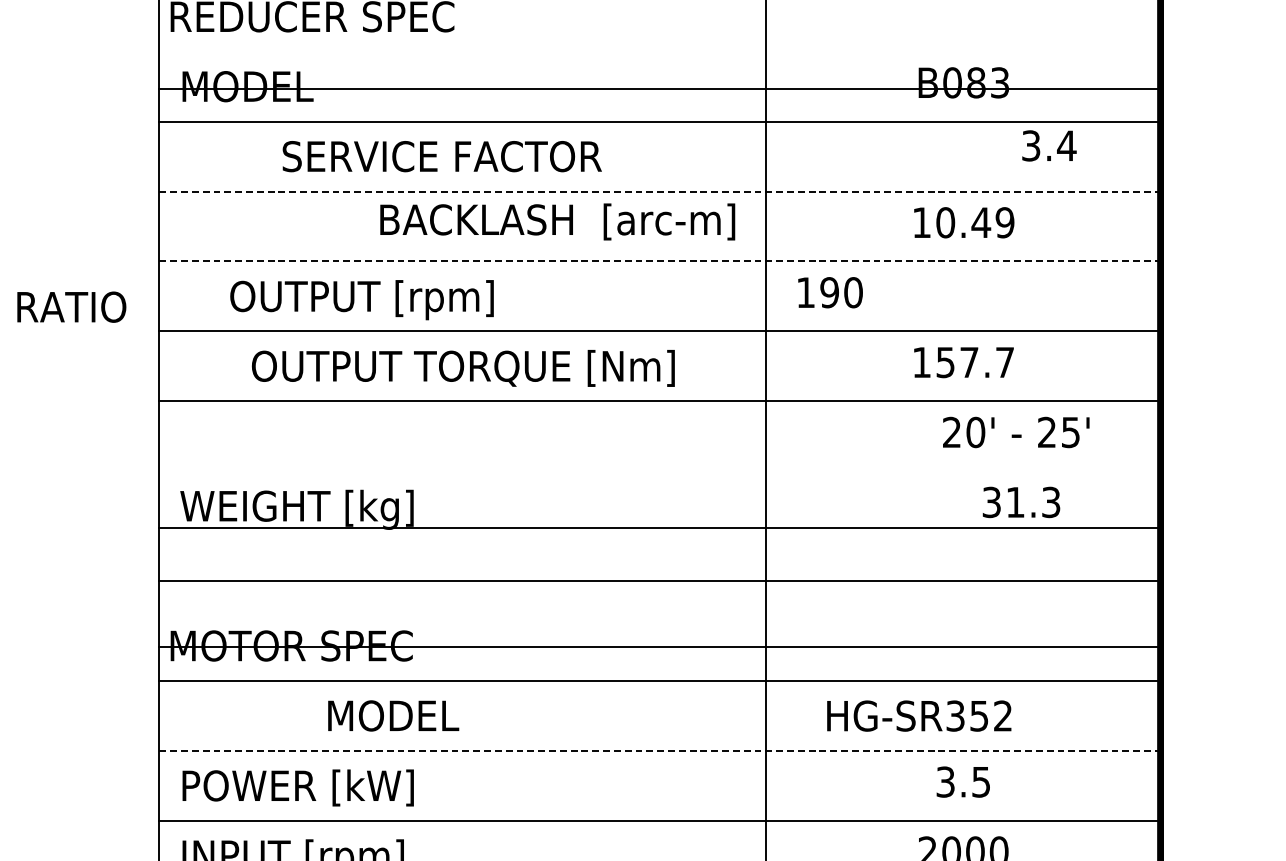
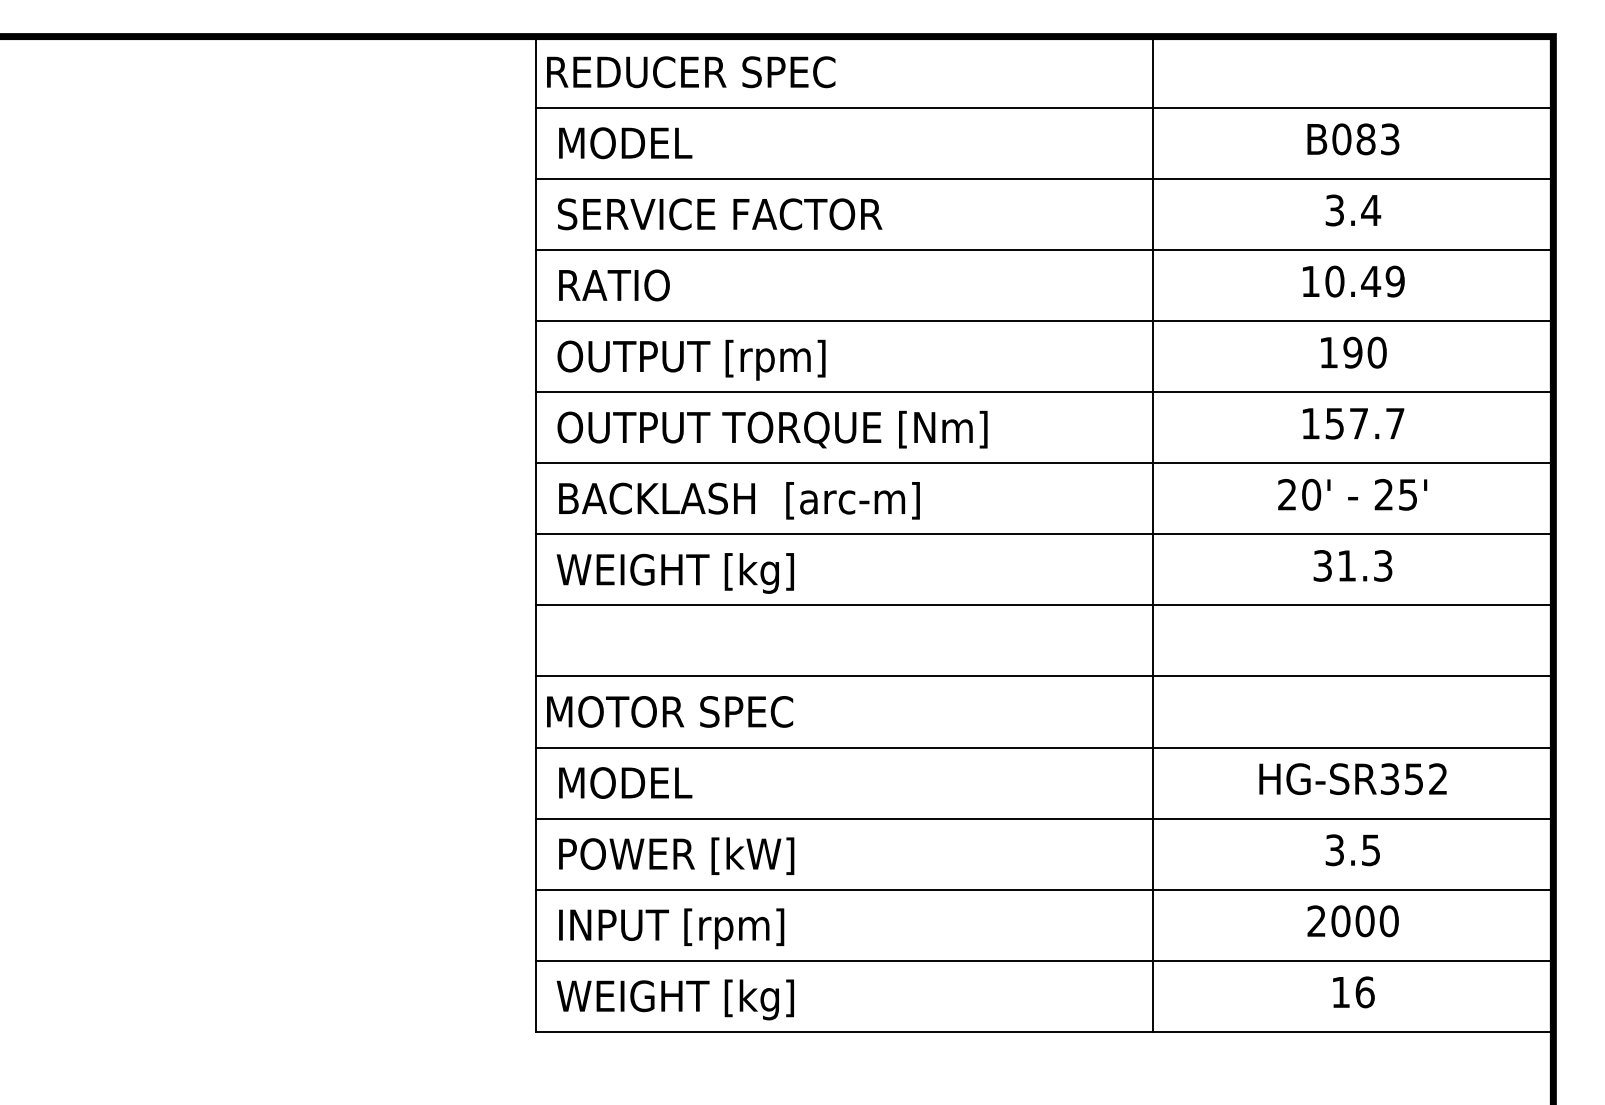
line: (660, 88) -> (1044, 107), moved
text: (1049, 145) -> (1353, 210), moved
text: (442, 156) -> (720, 214), moved
line: (660, 191) -> (1044, 249), dashed -> solid
text: (557, 221) -> (739, 500), moved
line: (660, 261) -> (1044, 320), dashed -> solid
text: (830, 292) -> (1353, 352), moved
text: (362, 299) -> (691, 359), moved
text: (71, 307) -> (614, 285), moved
text: (463, 368) -> (772, 429), moved
text: (1016, 432) -> (1352, 494), moved
text: (1021, 502) -> (1352, 565), moved
line: (660, 528) -> (1044, 534), moved
line: (660, 581) -> (1044, 605), moved
line: (660, 647) -> (1044, 676), moved
text: (393, 715) -> (625, 782), moved
text: (918, 716) -> (1352, 779), moved
line: (660, 750) -> (1044, 818), dashed -> solid

